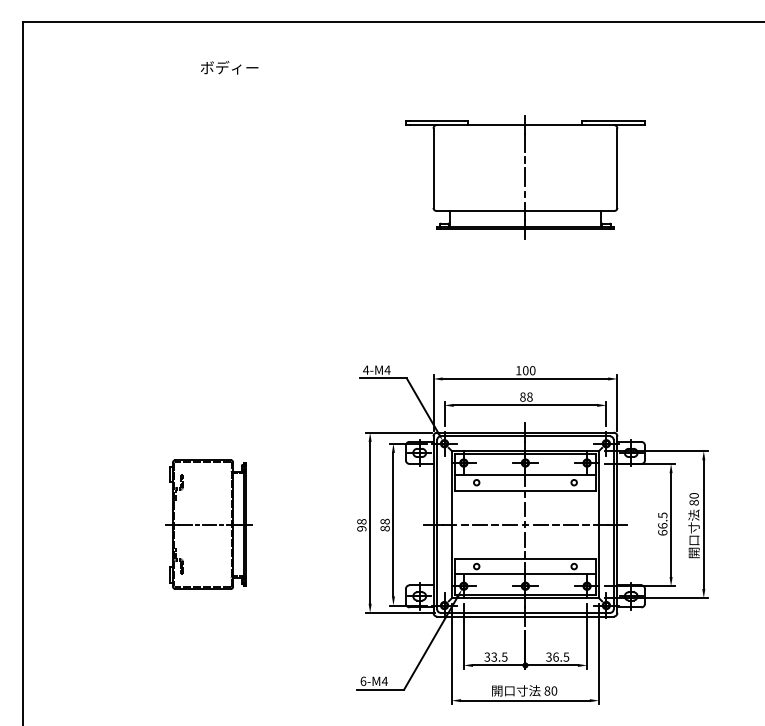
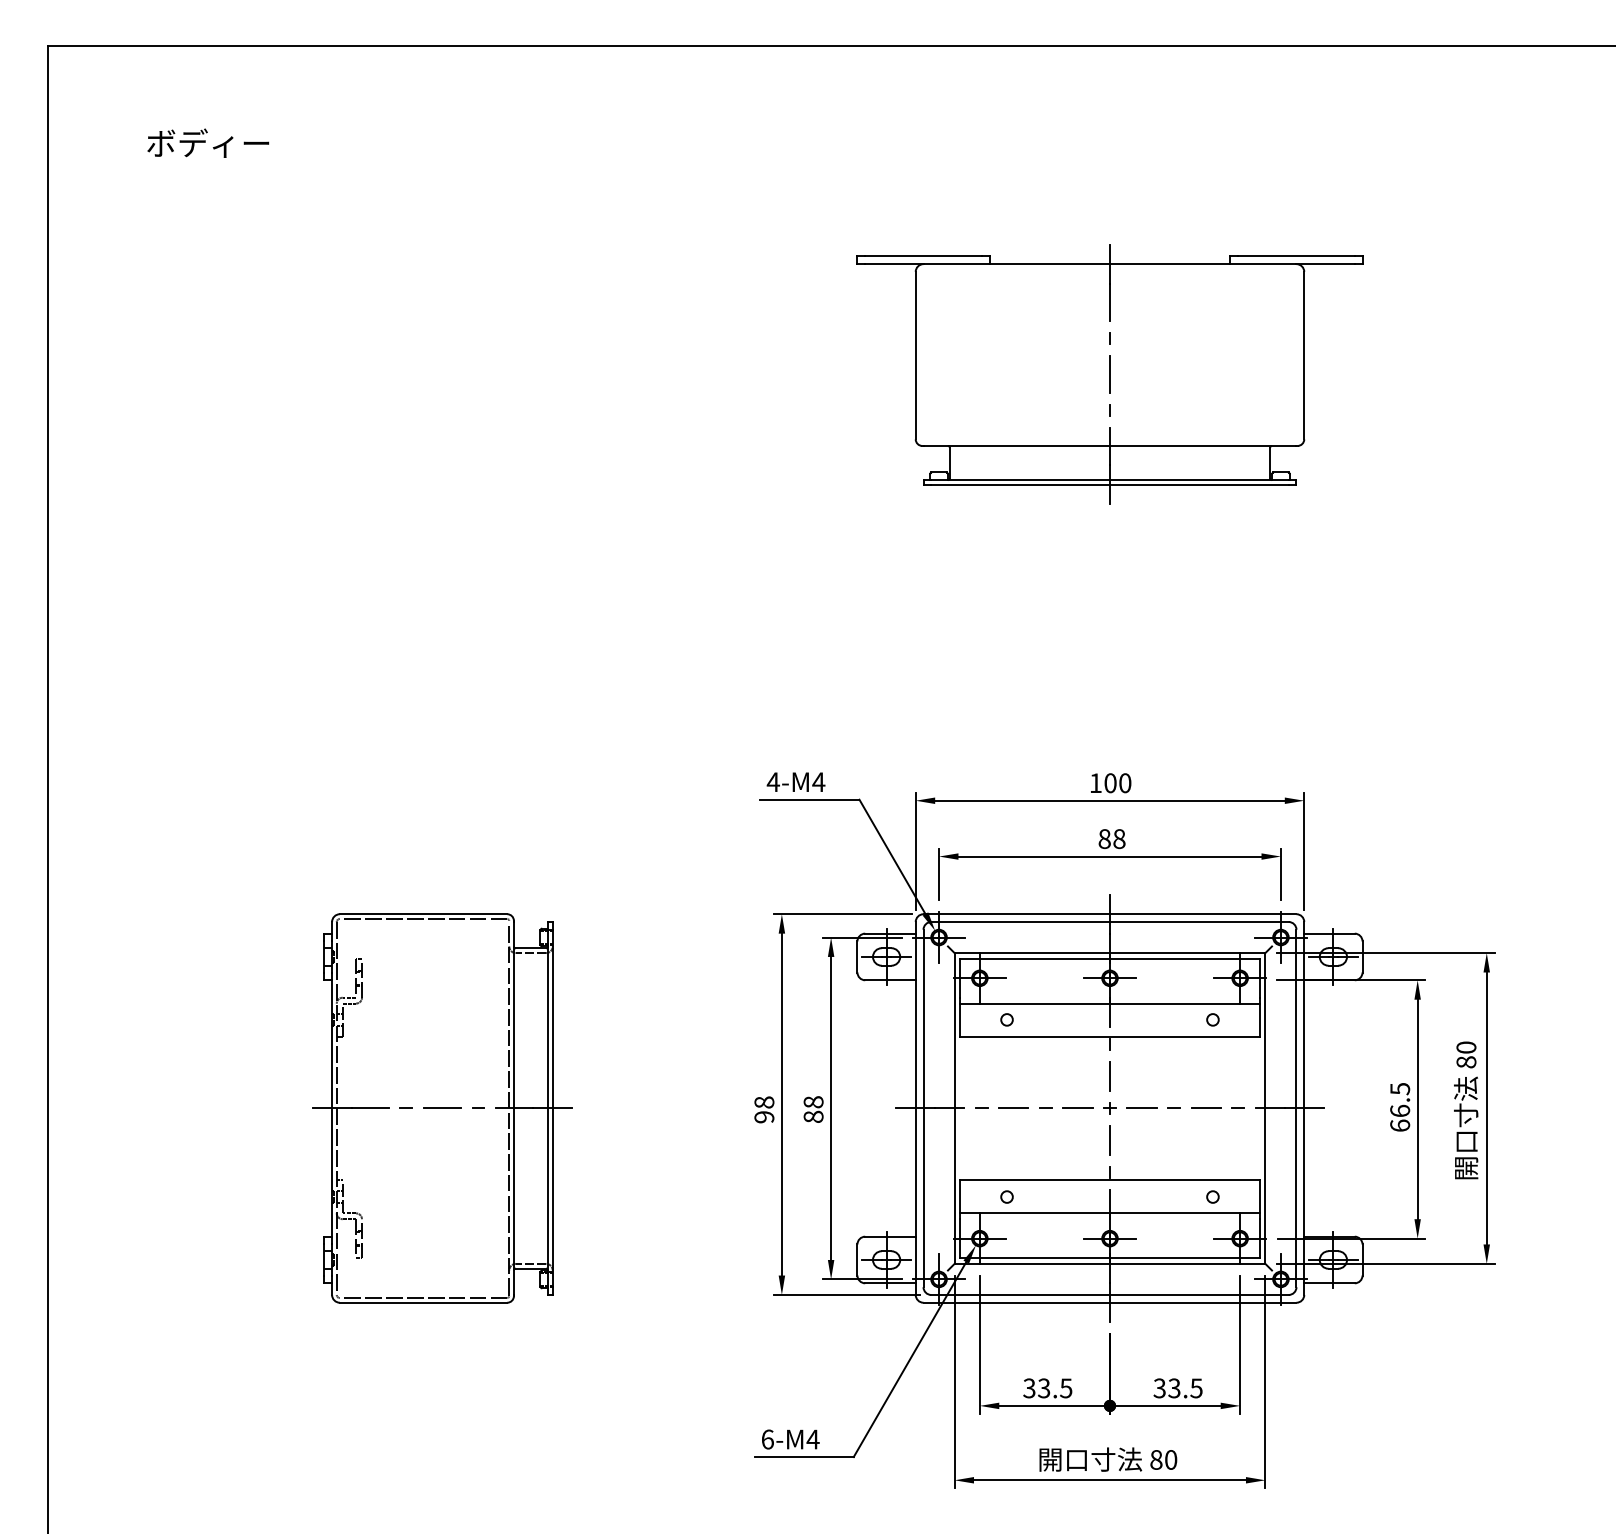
text: (229, 67) -> (208, 142), moved
part: (209, 524) -> (442, 1108), size x1.43
text: (555, 656) -> (1173, 1387), 36.5 -> 33.5

